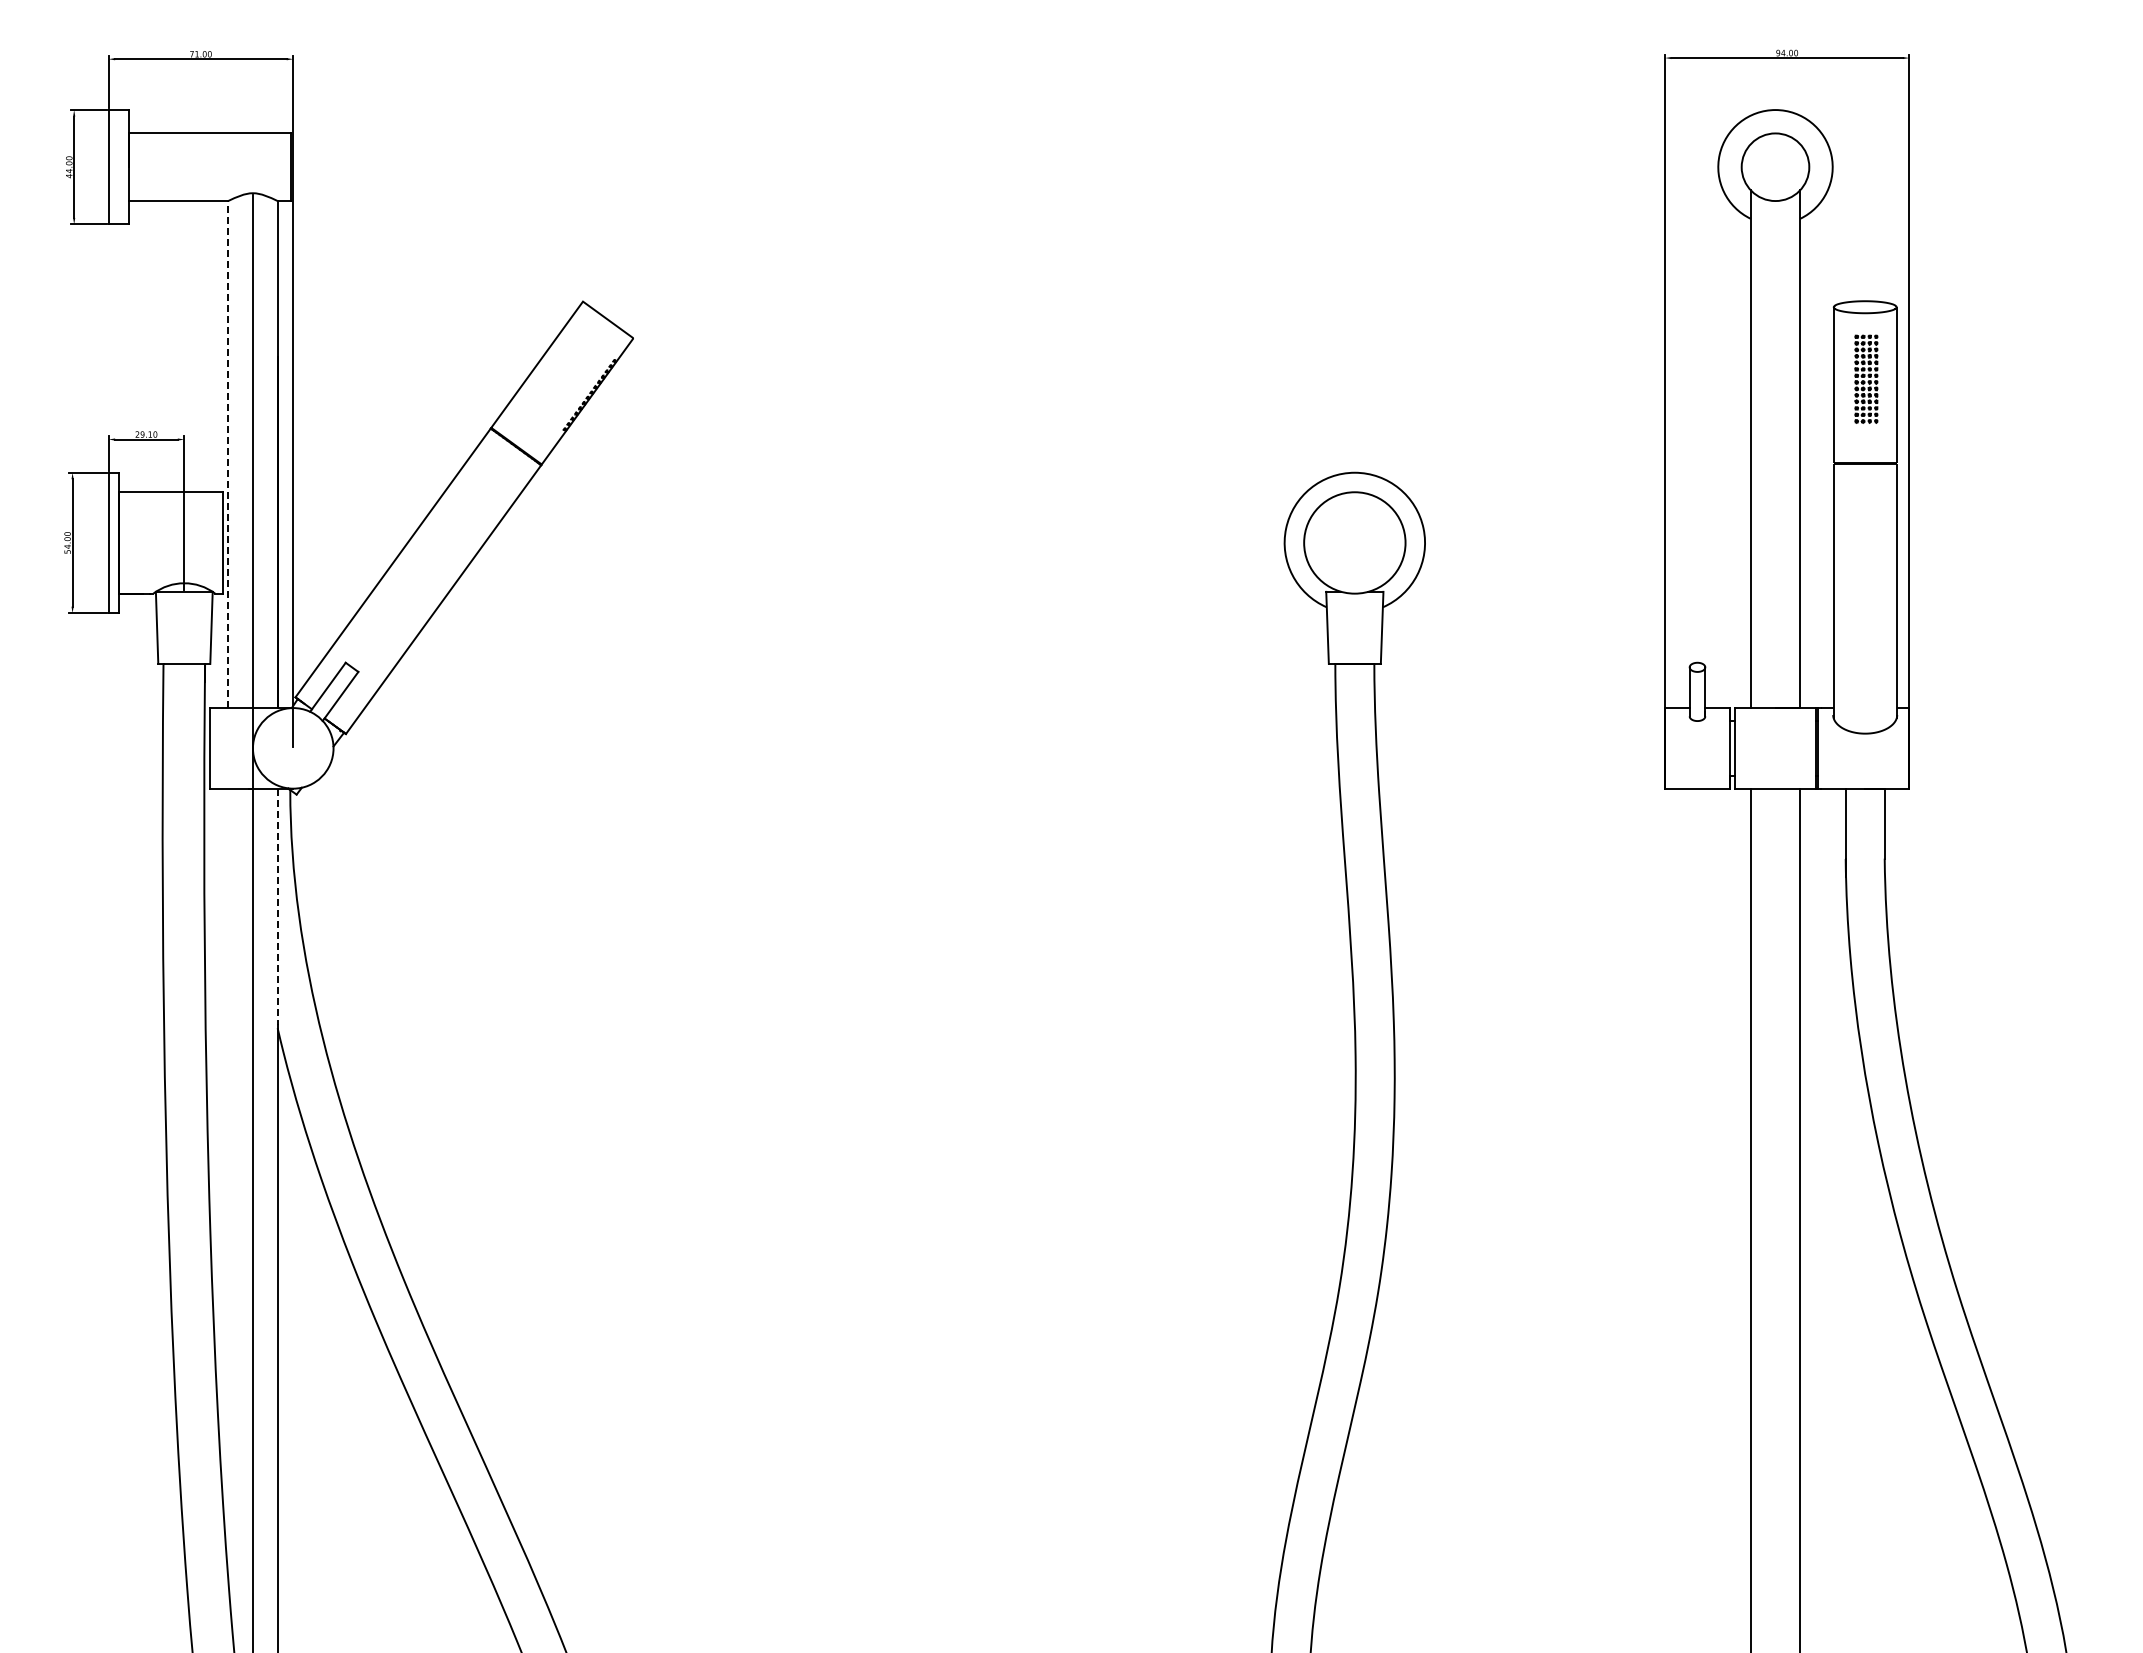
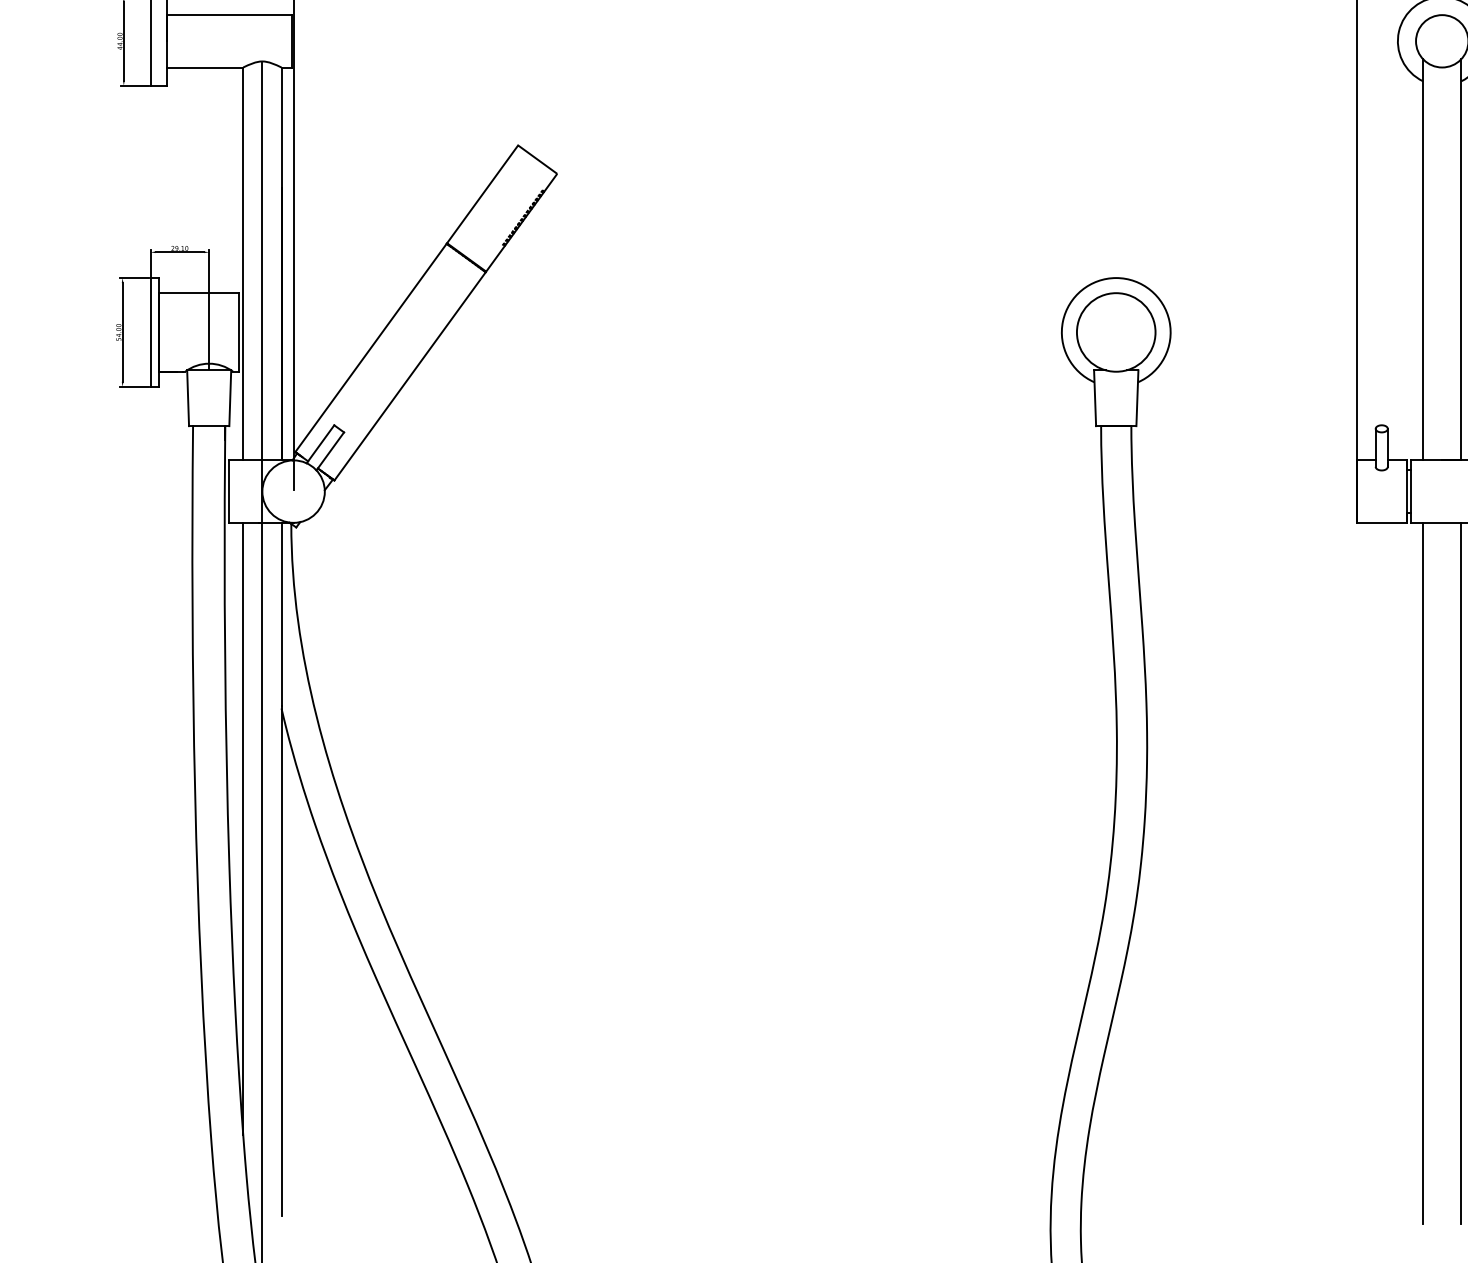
line: (228, 454) -> (243, 263), dashed -> solid
line: (277, 907) -> (281, 614), dashed -> solid
line: (228, 1183) -> (243, 828), added

